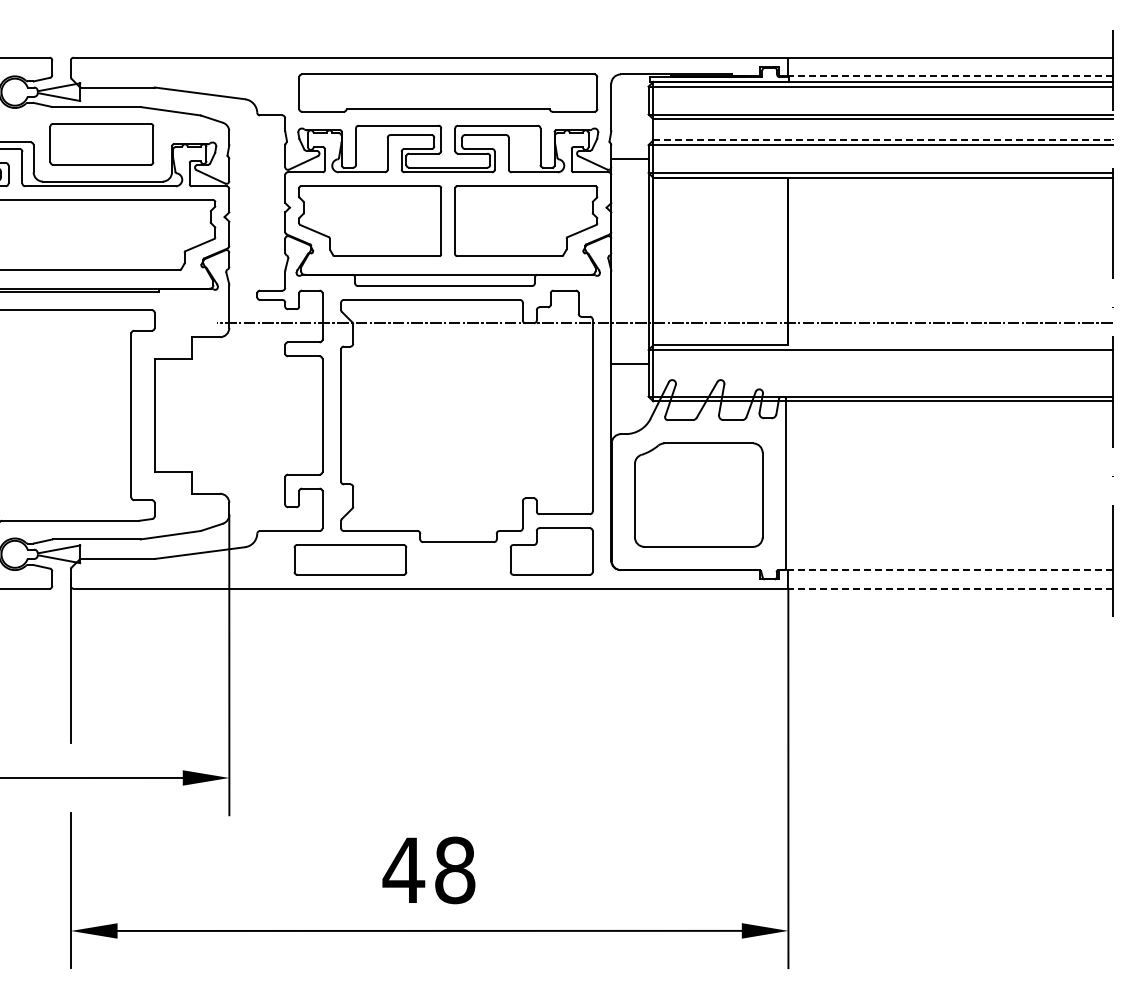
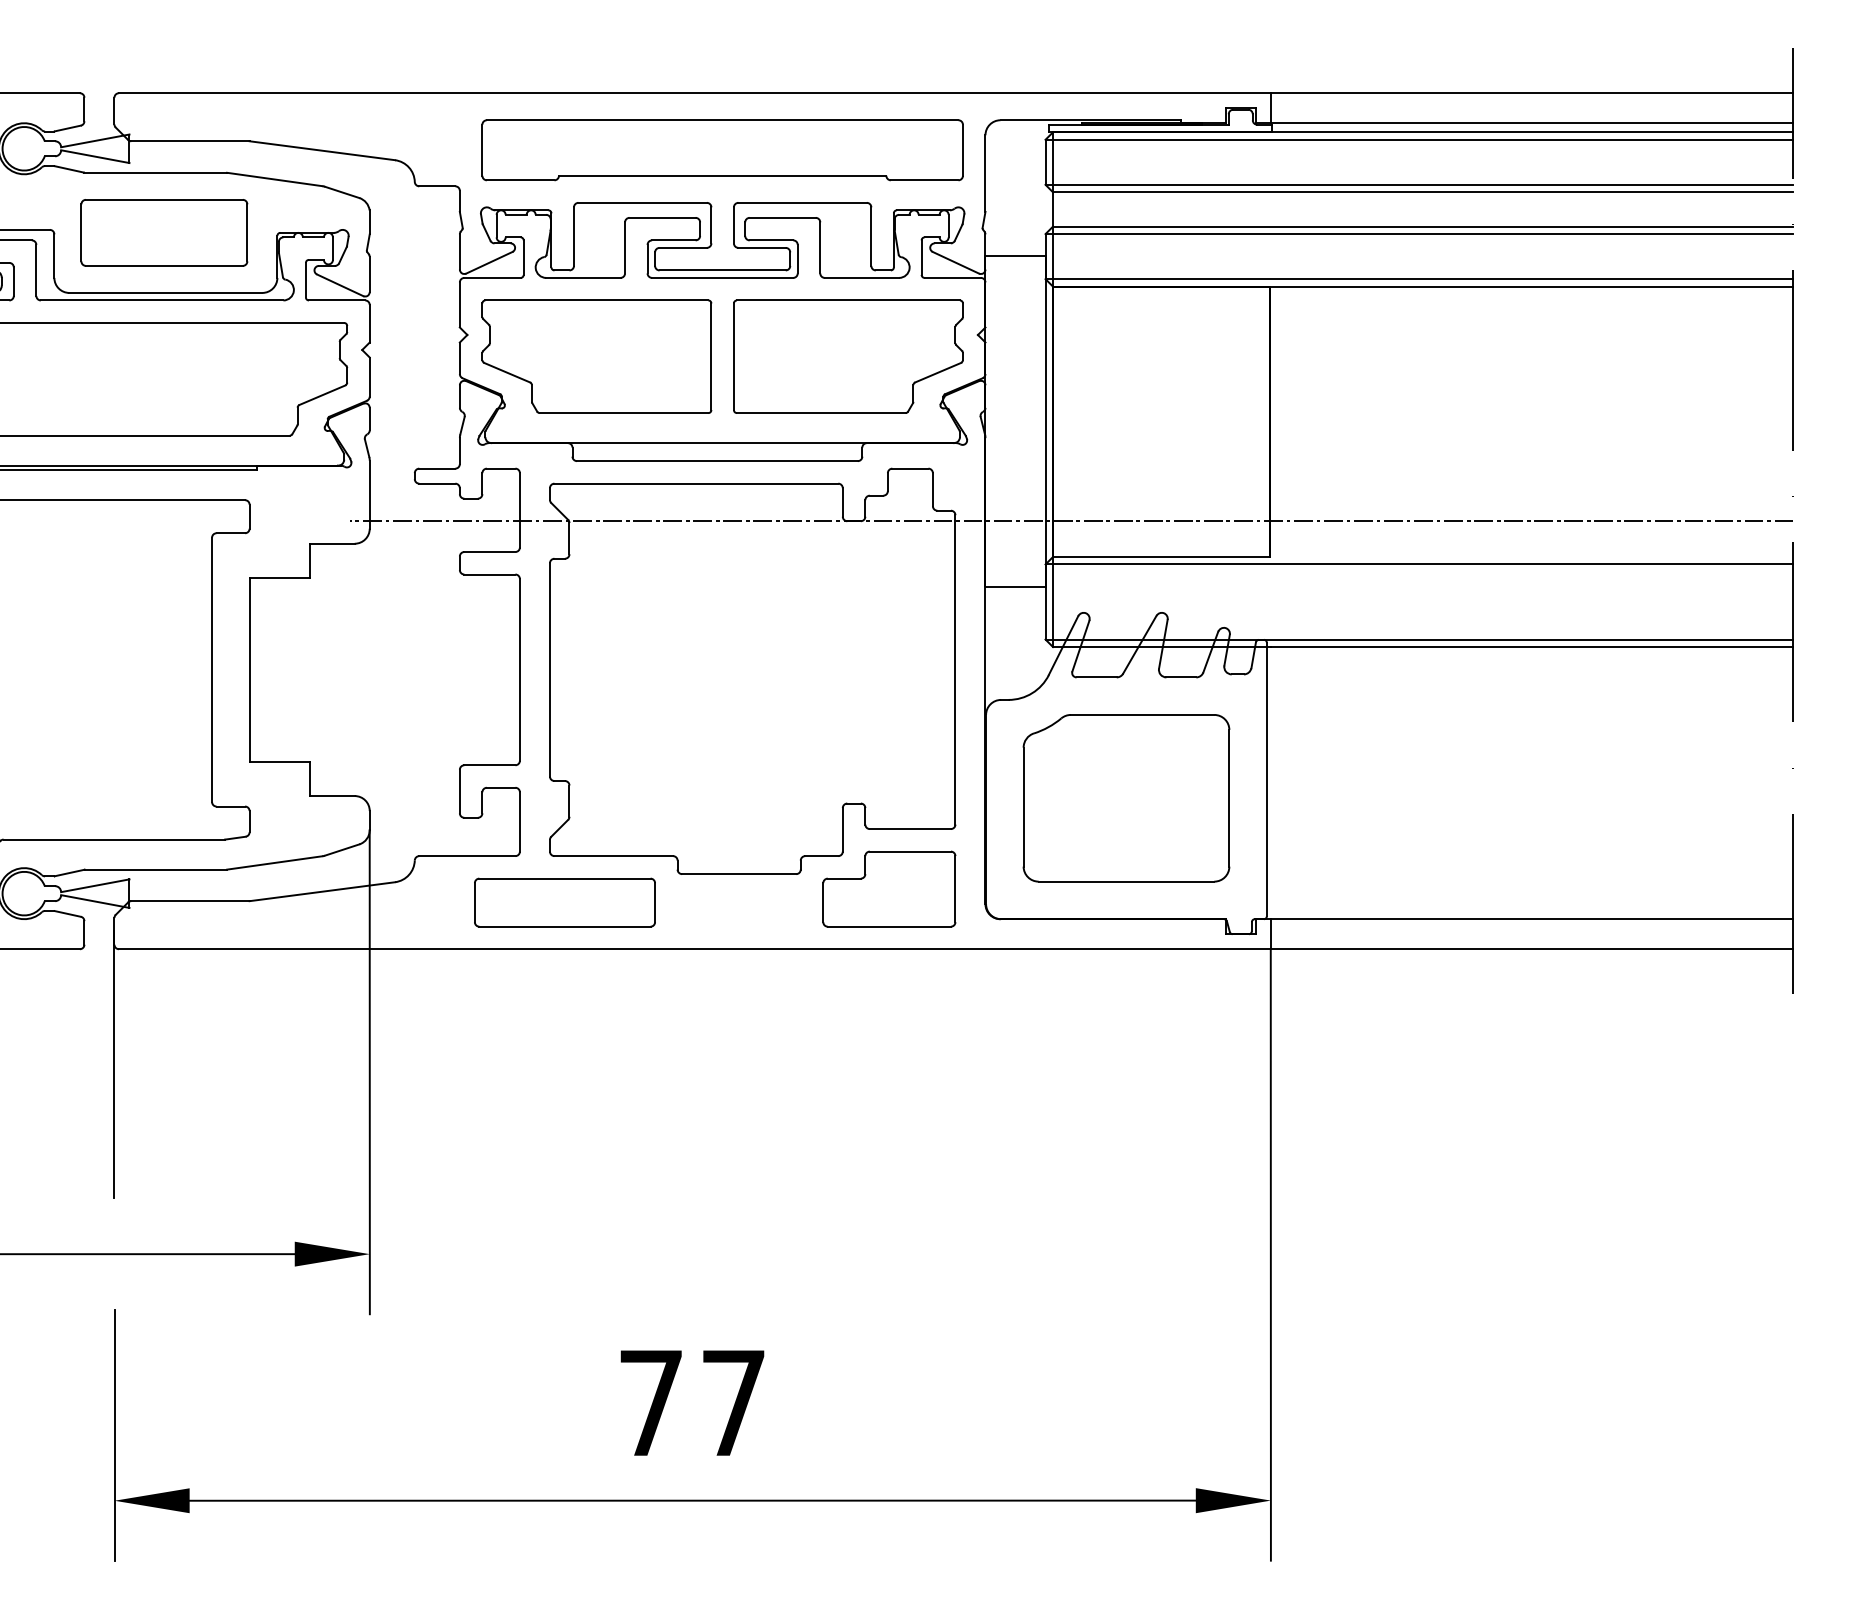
line: (949, 76) -> (1530, 123), dashed -> solid
line: (882, 140) -> (1422, 226), dashed -> solid
line: (949, 570) -> (1530, 919), dashed -> solid
line: (949, 588) -> (1530, 948), dashed -> solid
text: (428, 870) -> (690, 1403), 48 -> 77

